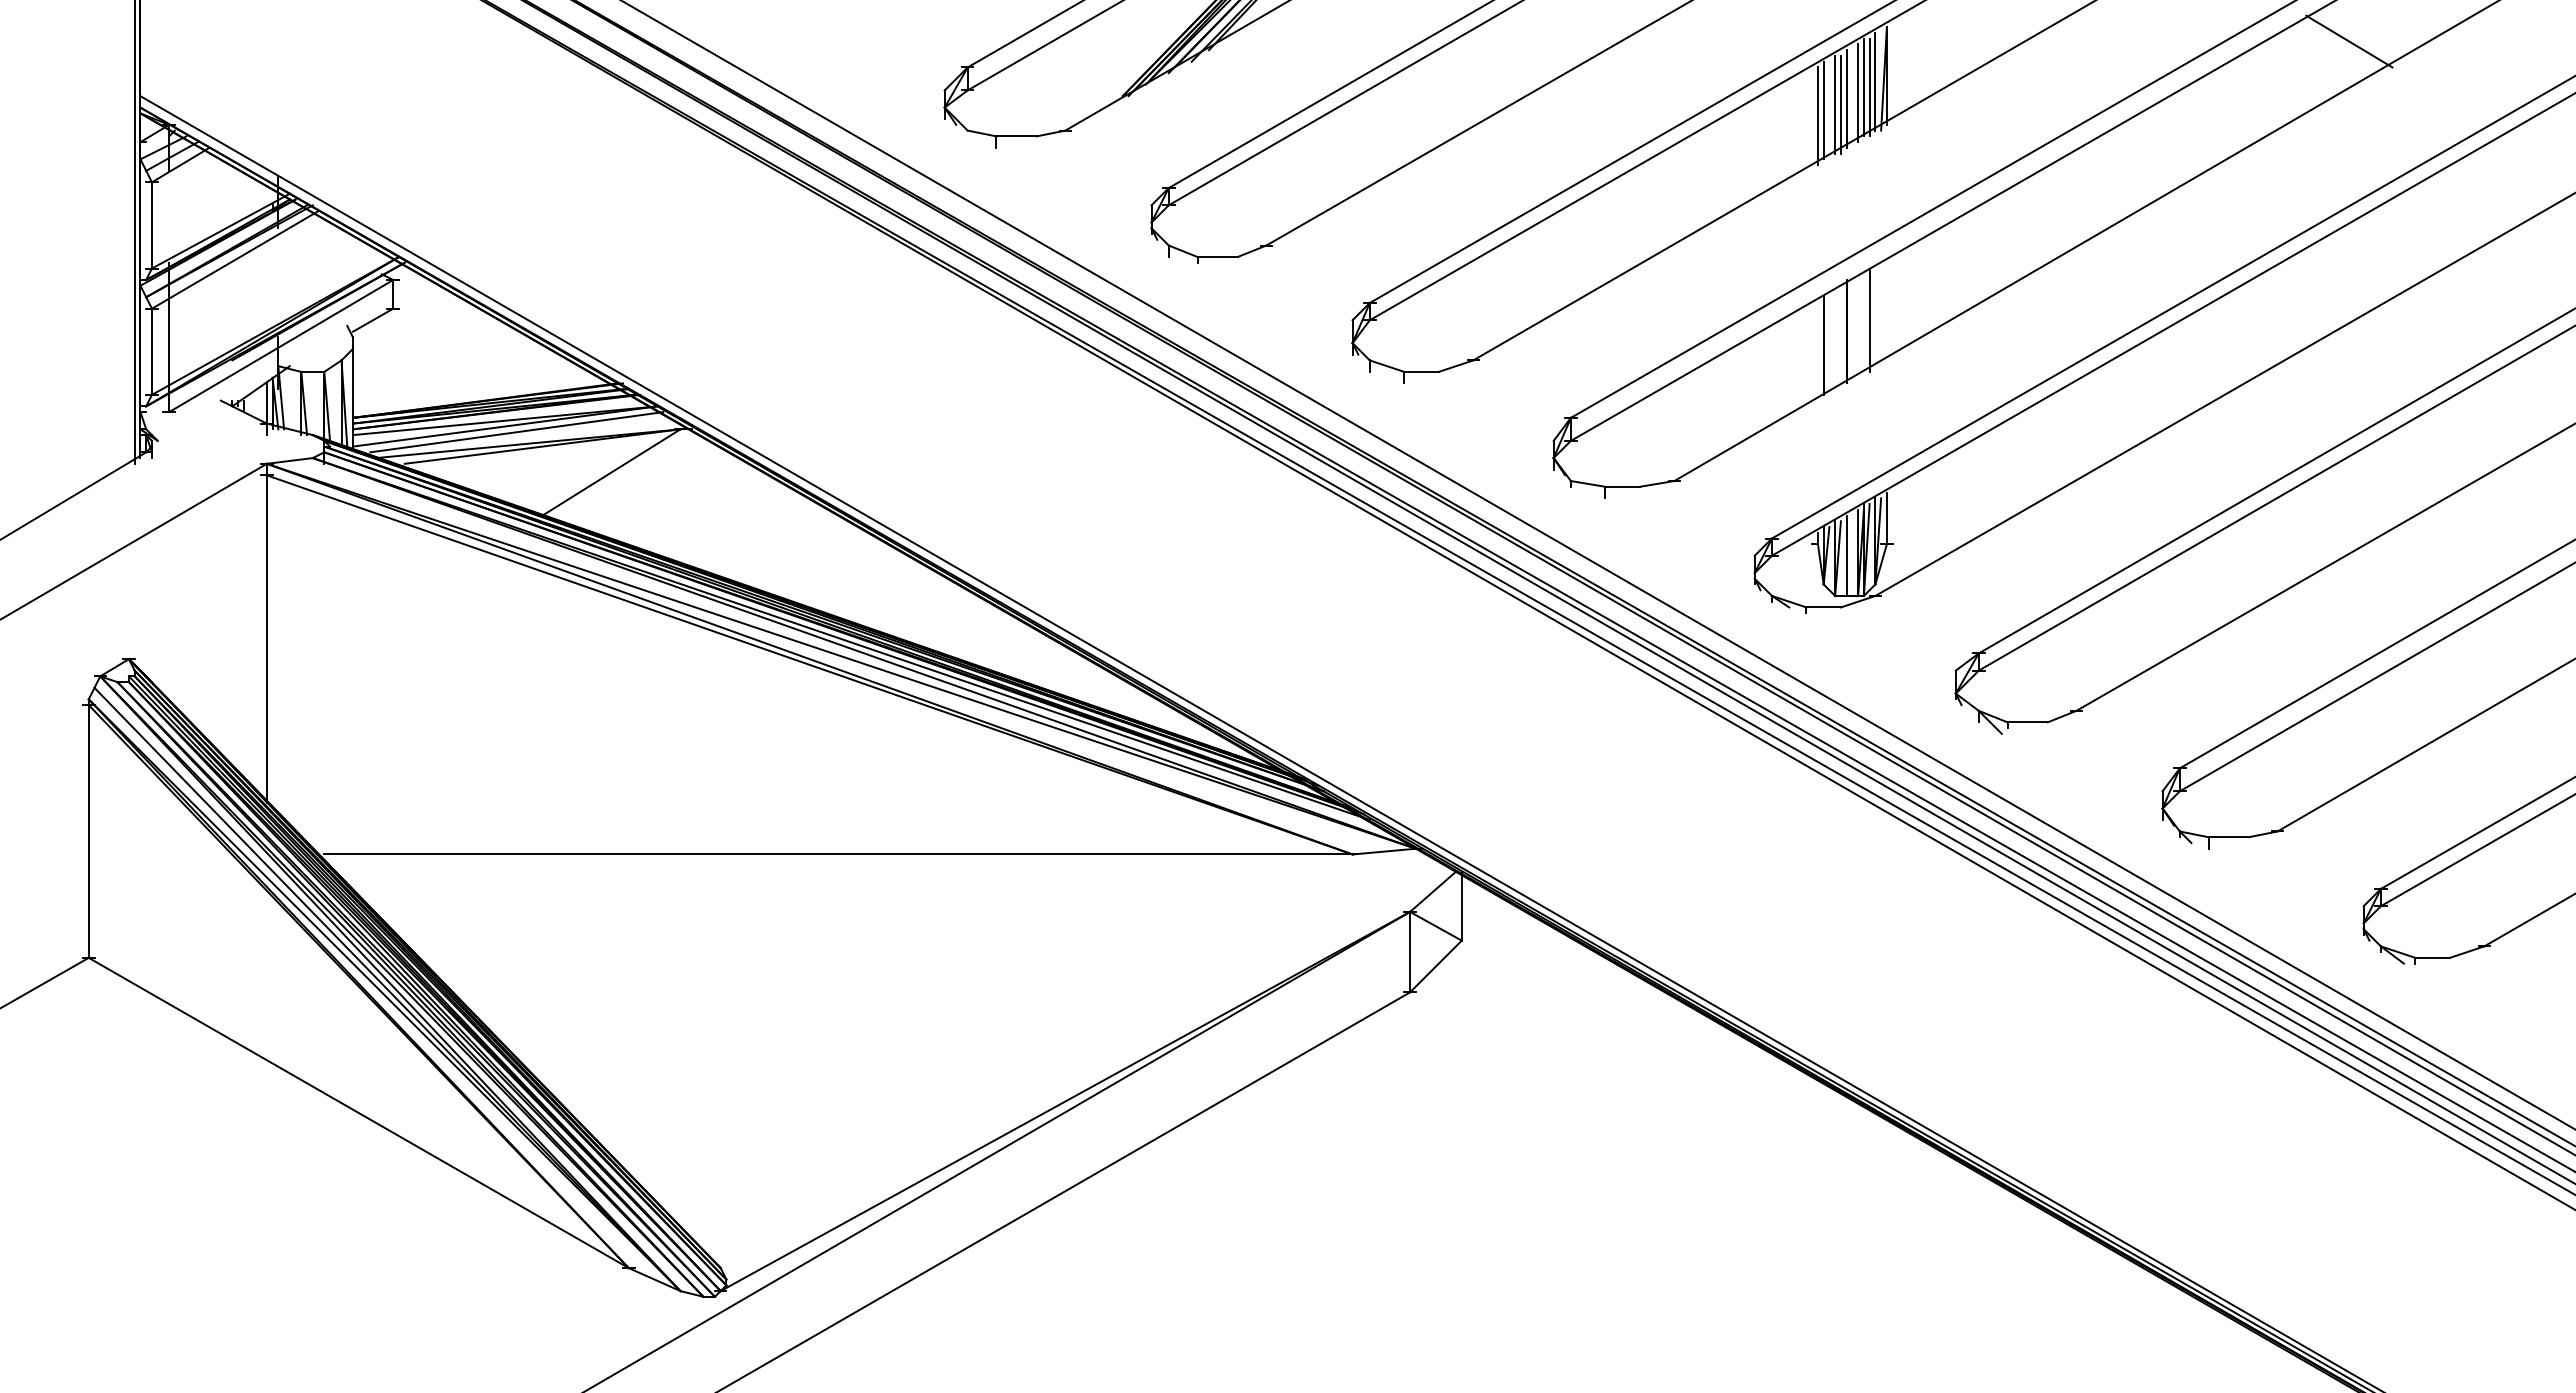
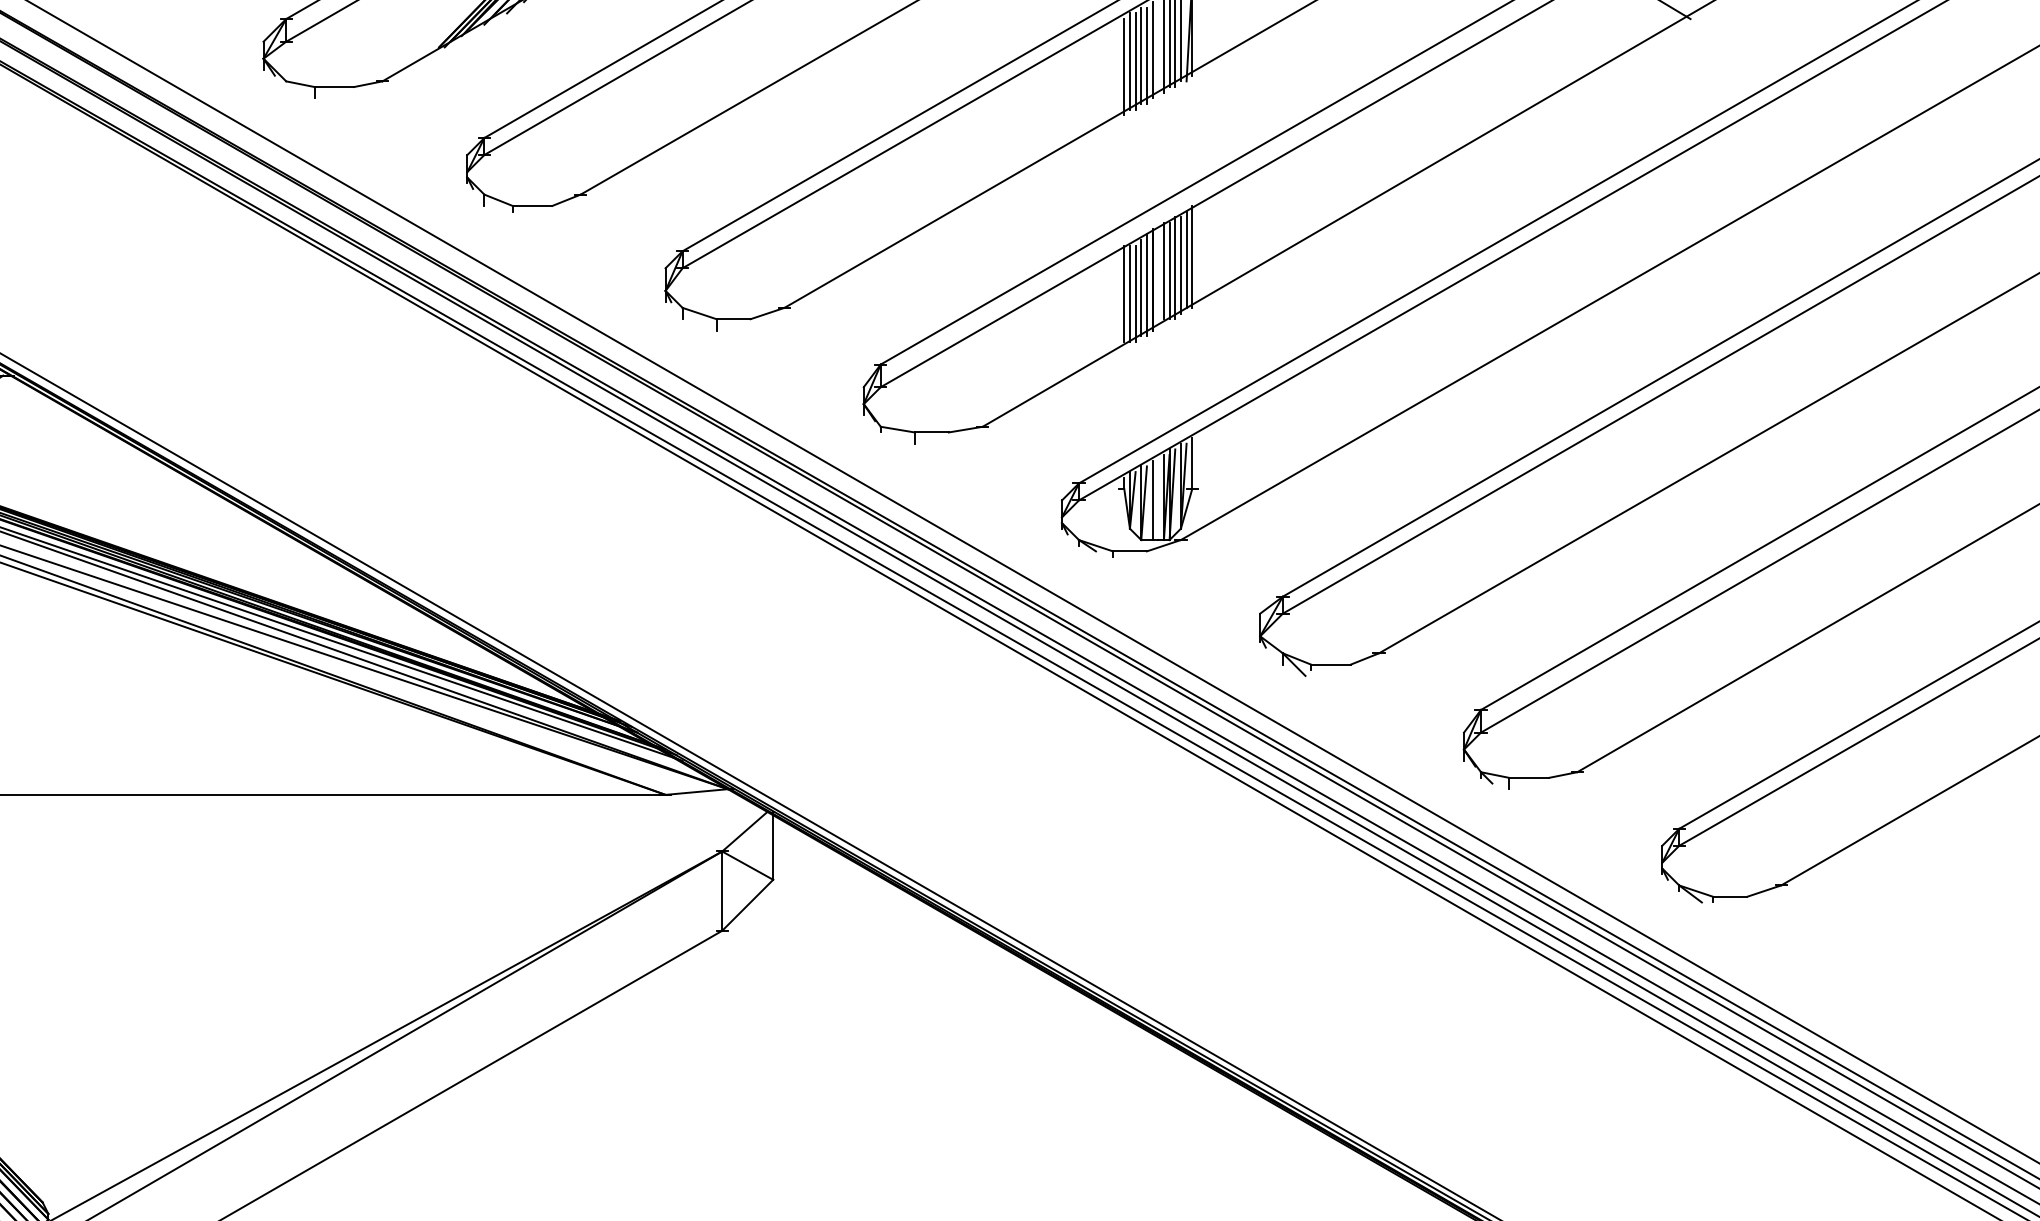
line: (1829, 110) -> (1135, 61), added
line: (1886, 308) -> (1191, 256), added
line: (1881, 311) -> (1186, 259), added
line: (1875, 317) -> (1181, 265), added
line: (1858, 322) -> (1164, 270), added
line: (1863, 322) -> (1169, 270), added
line: (1840, 337) -> (1146, 285), added
line: (1835, 340) -> (1141, 288), added
line: (1817, 345) -> (1123, 293), added
line: (1829, 345) -> (1135, 293), added

